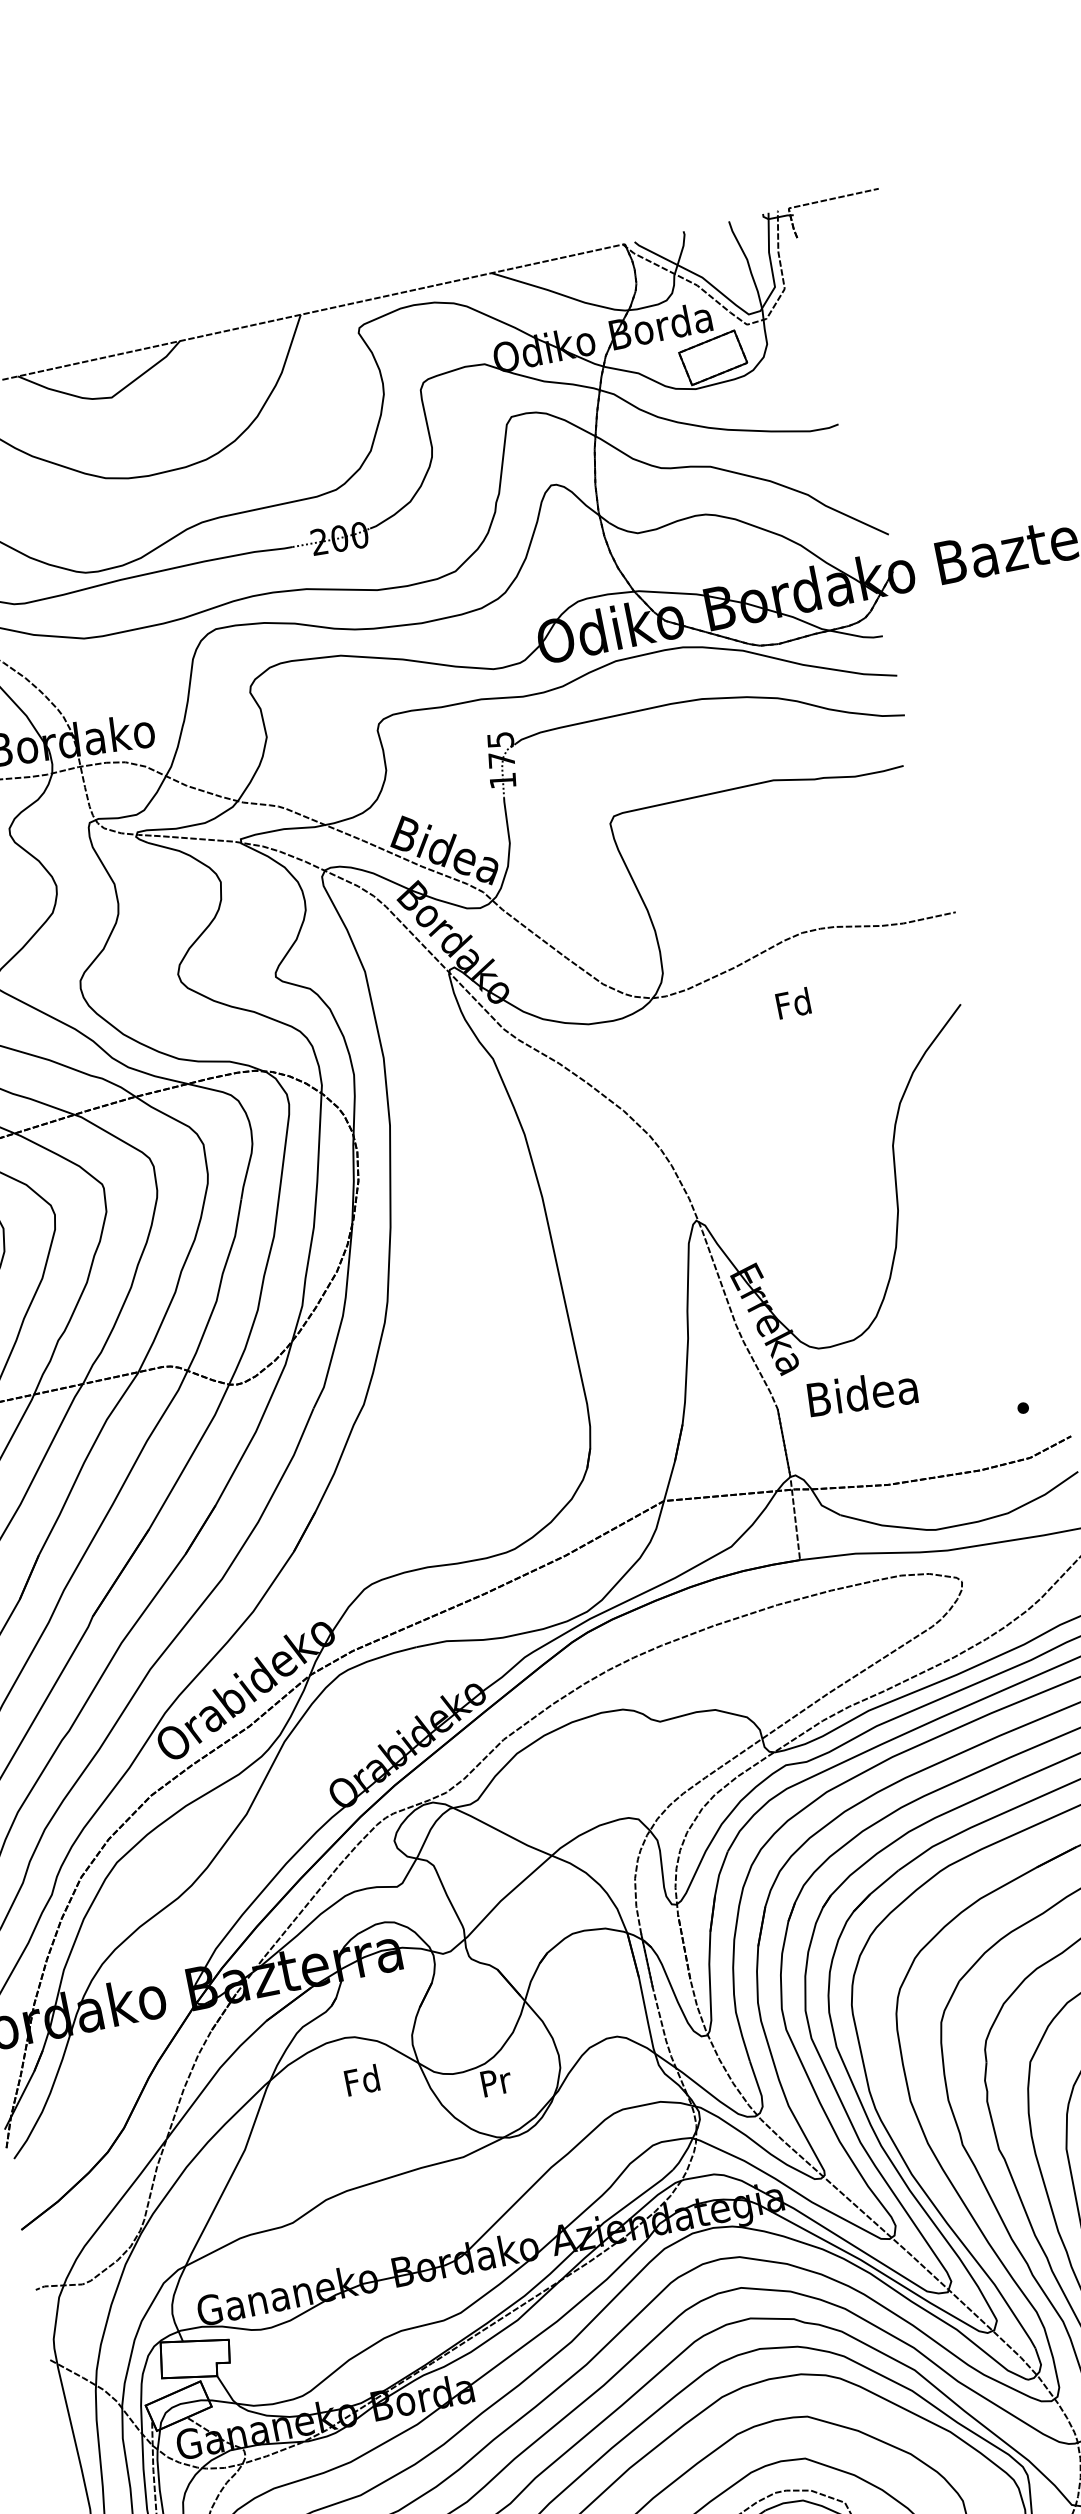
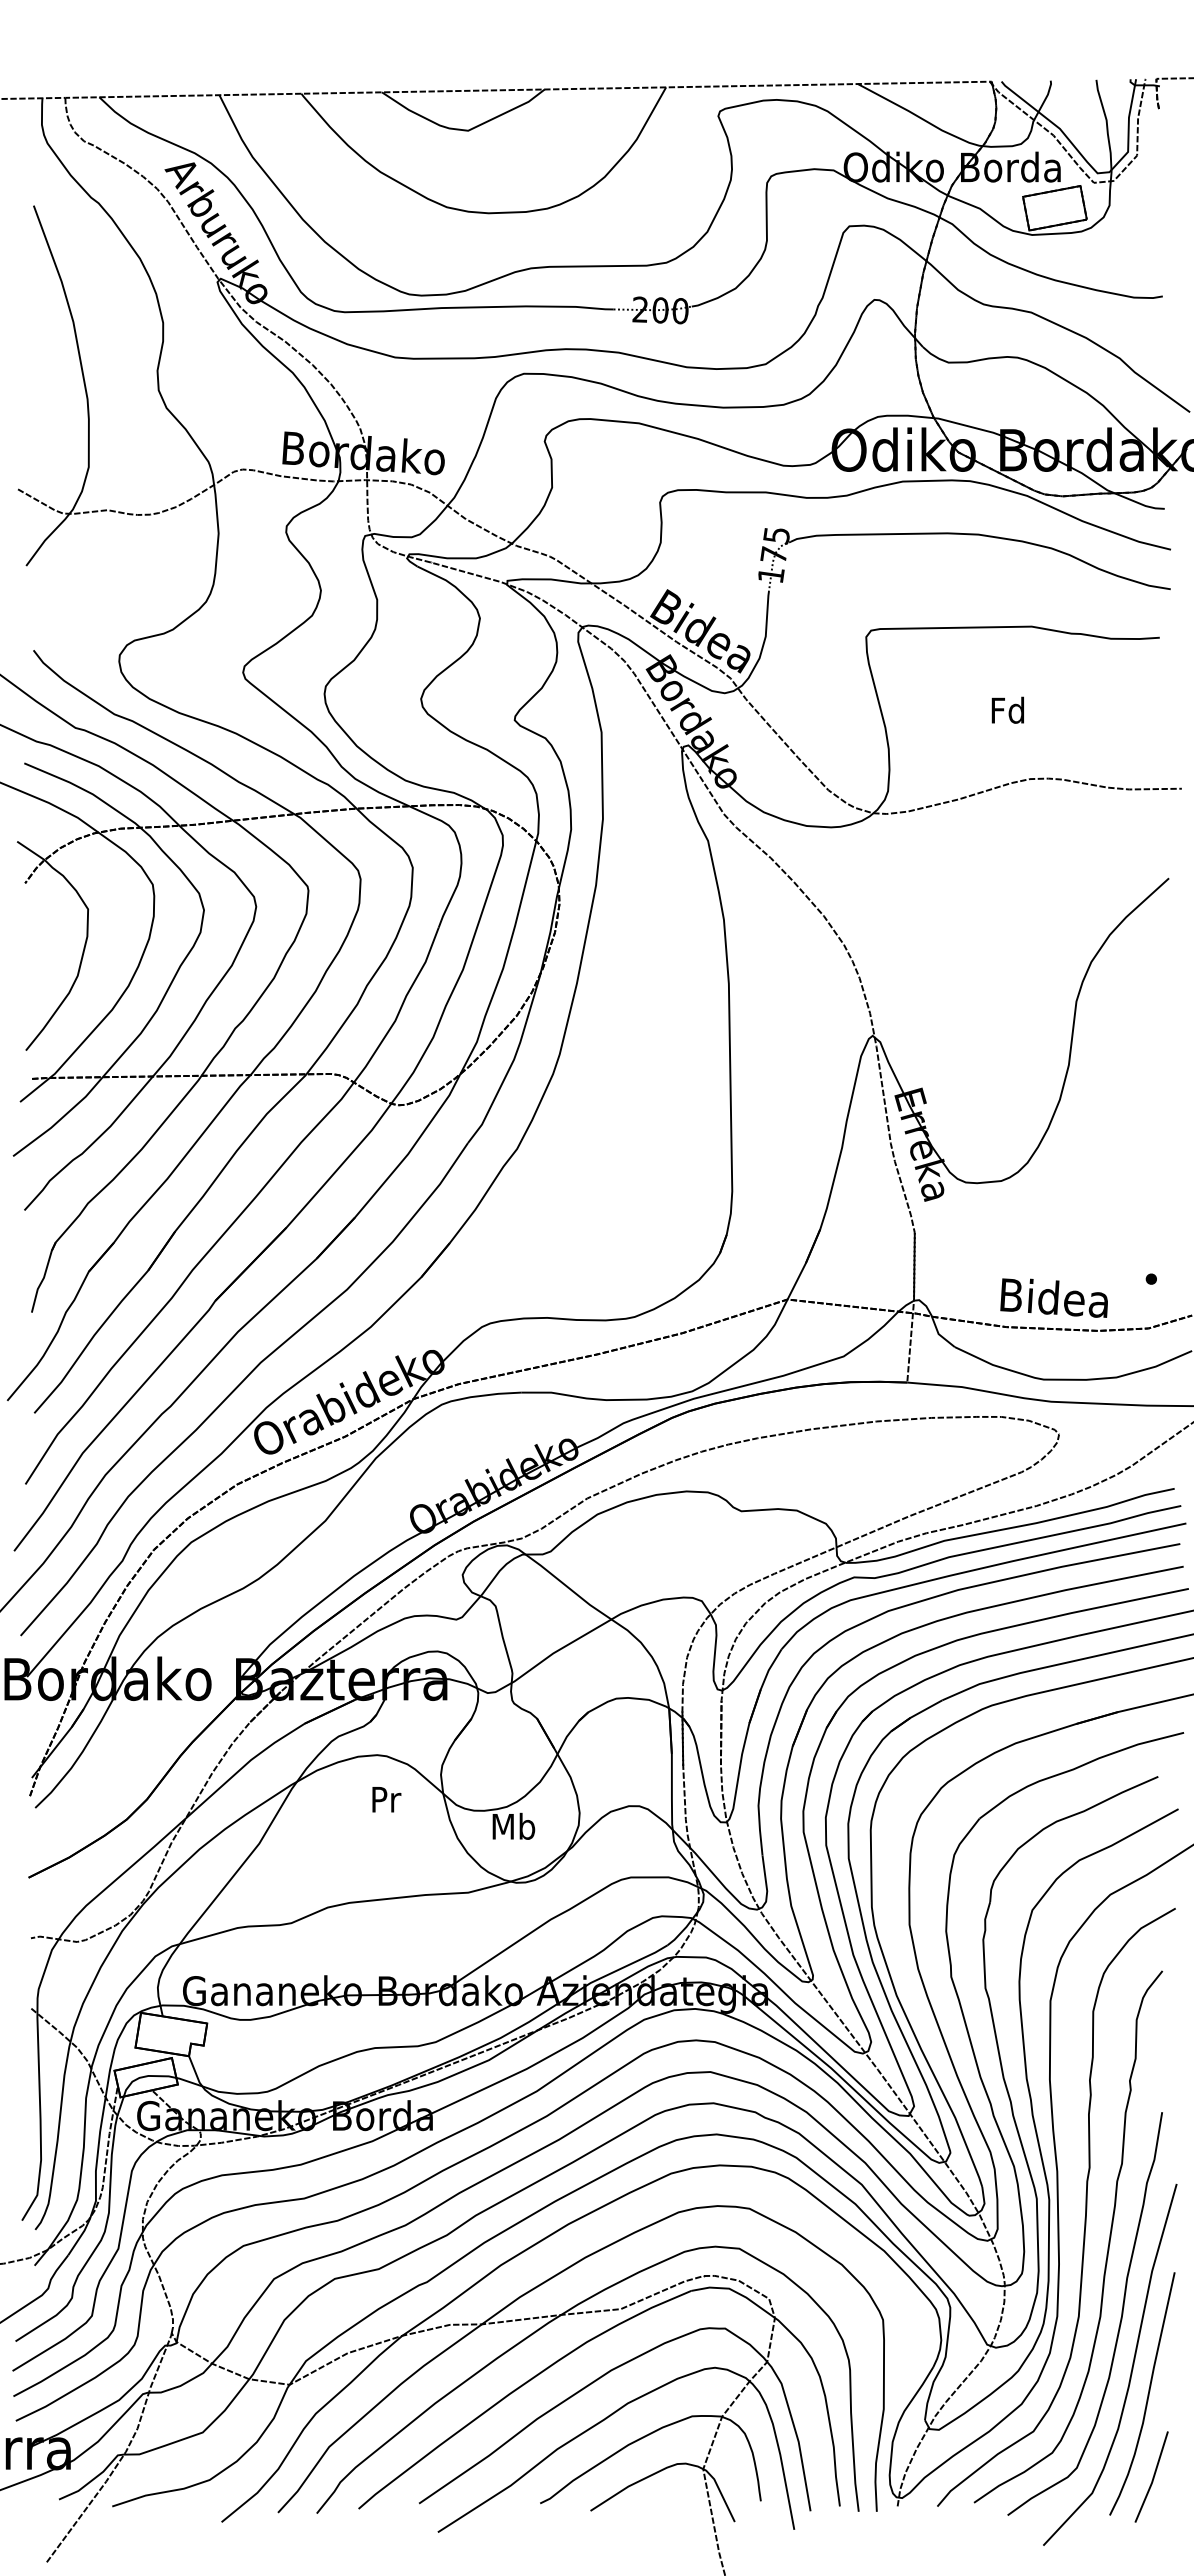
text: (792, 1002) -> (1007, 709), moved
text: (861, 1393) -> (1053, 1297), moved
text: (361, 2079) -> (385, 1798), Fd -> Pr
text: (495, 2081) -> (513, 1825), Pr -> Mb

